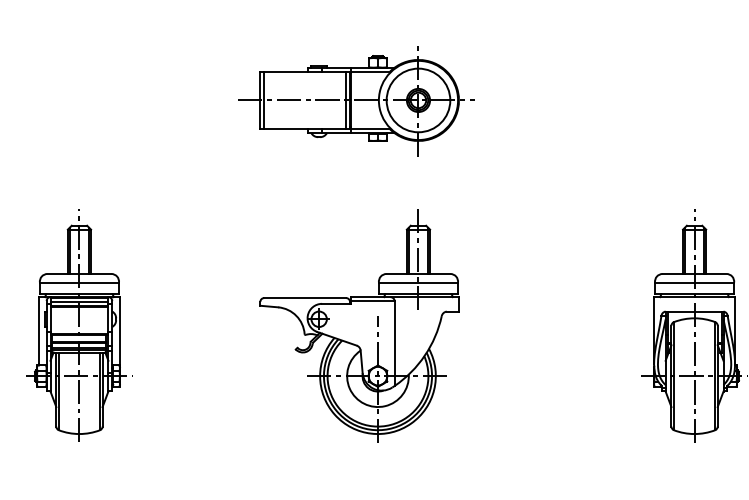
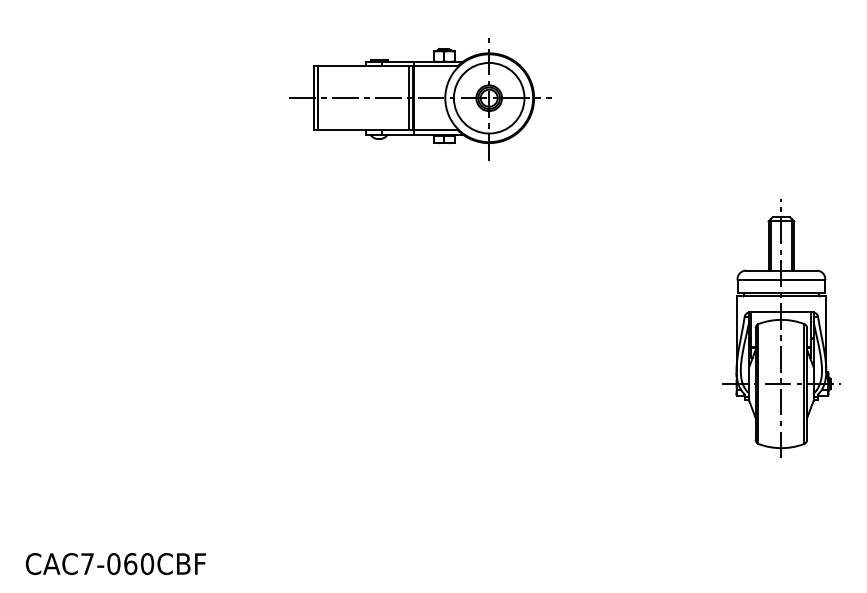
part: (356, 101) -> (420, 99), moved
part: (79, 325) -> (99, 327), removed
part: (359, 326) -> (409, 328), removed

